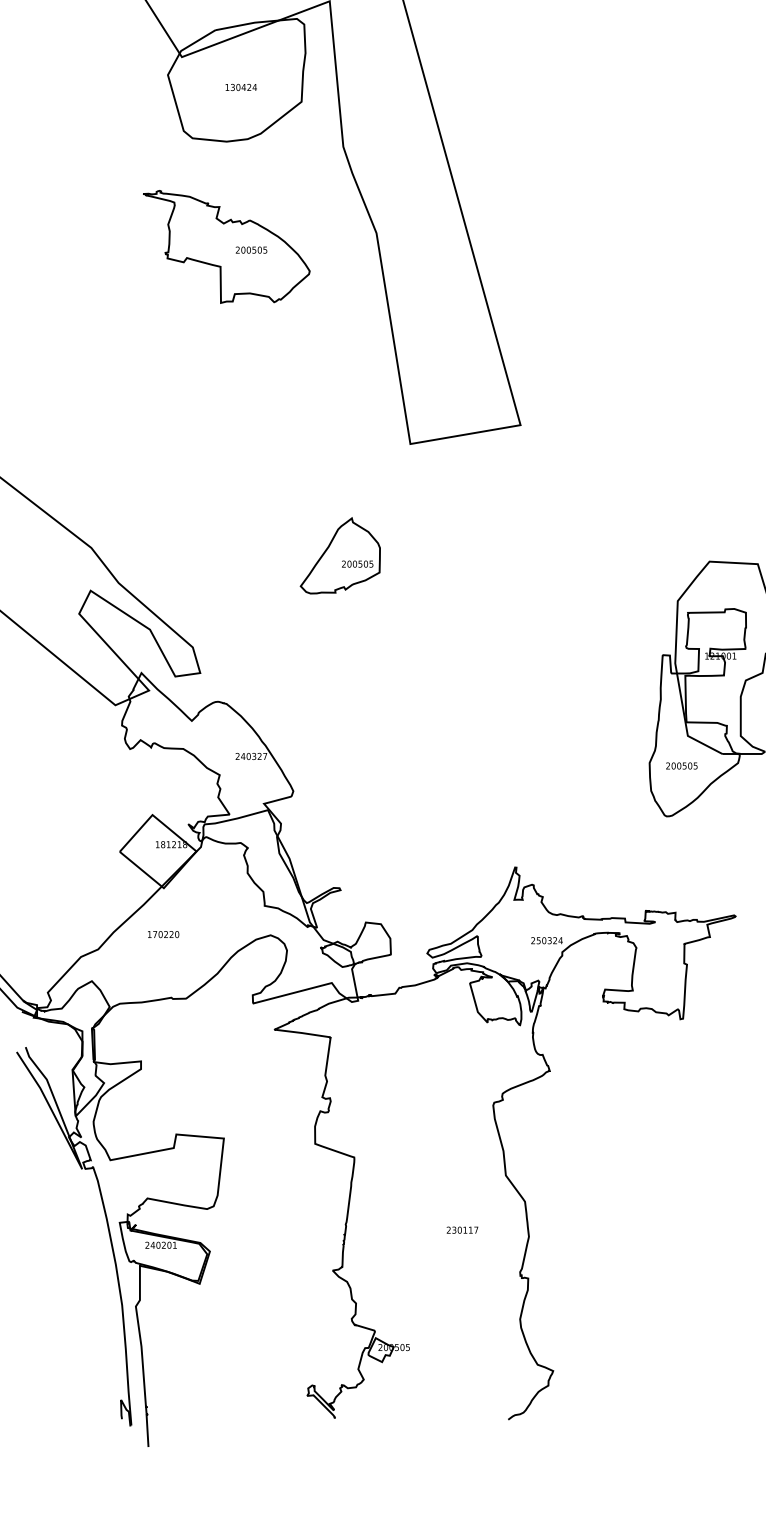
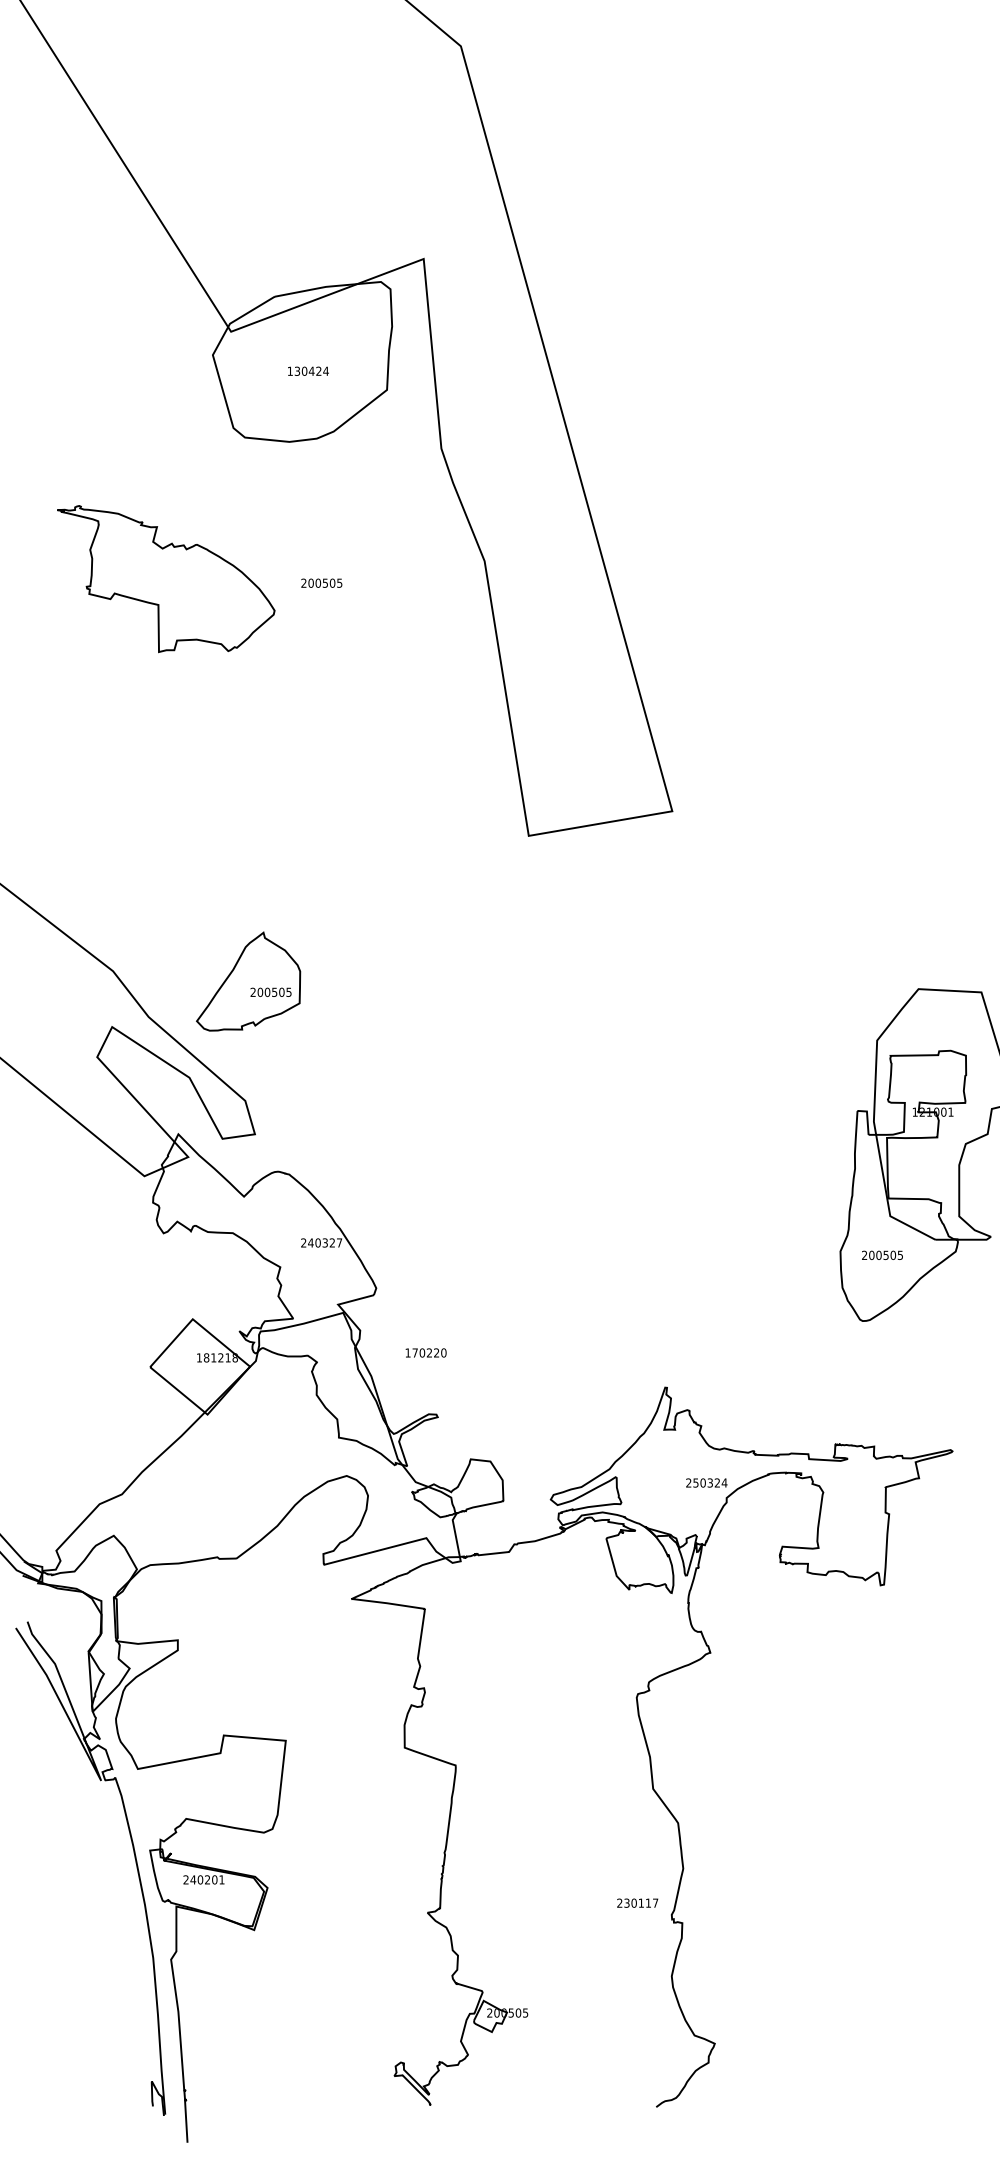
part: (226, 247) -> (166, 579), moved
part: (340, 555) -> (248, 981), moved
text: (163, 934) -> (425, 1352), moved
text: (462, 1229) -> (637, 1902), moved

